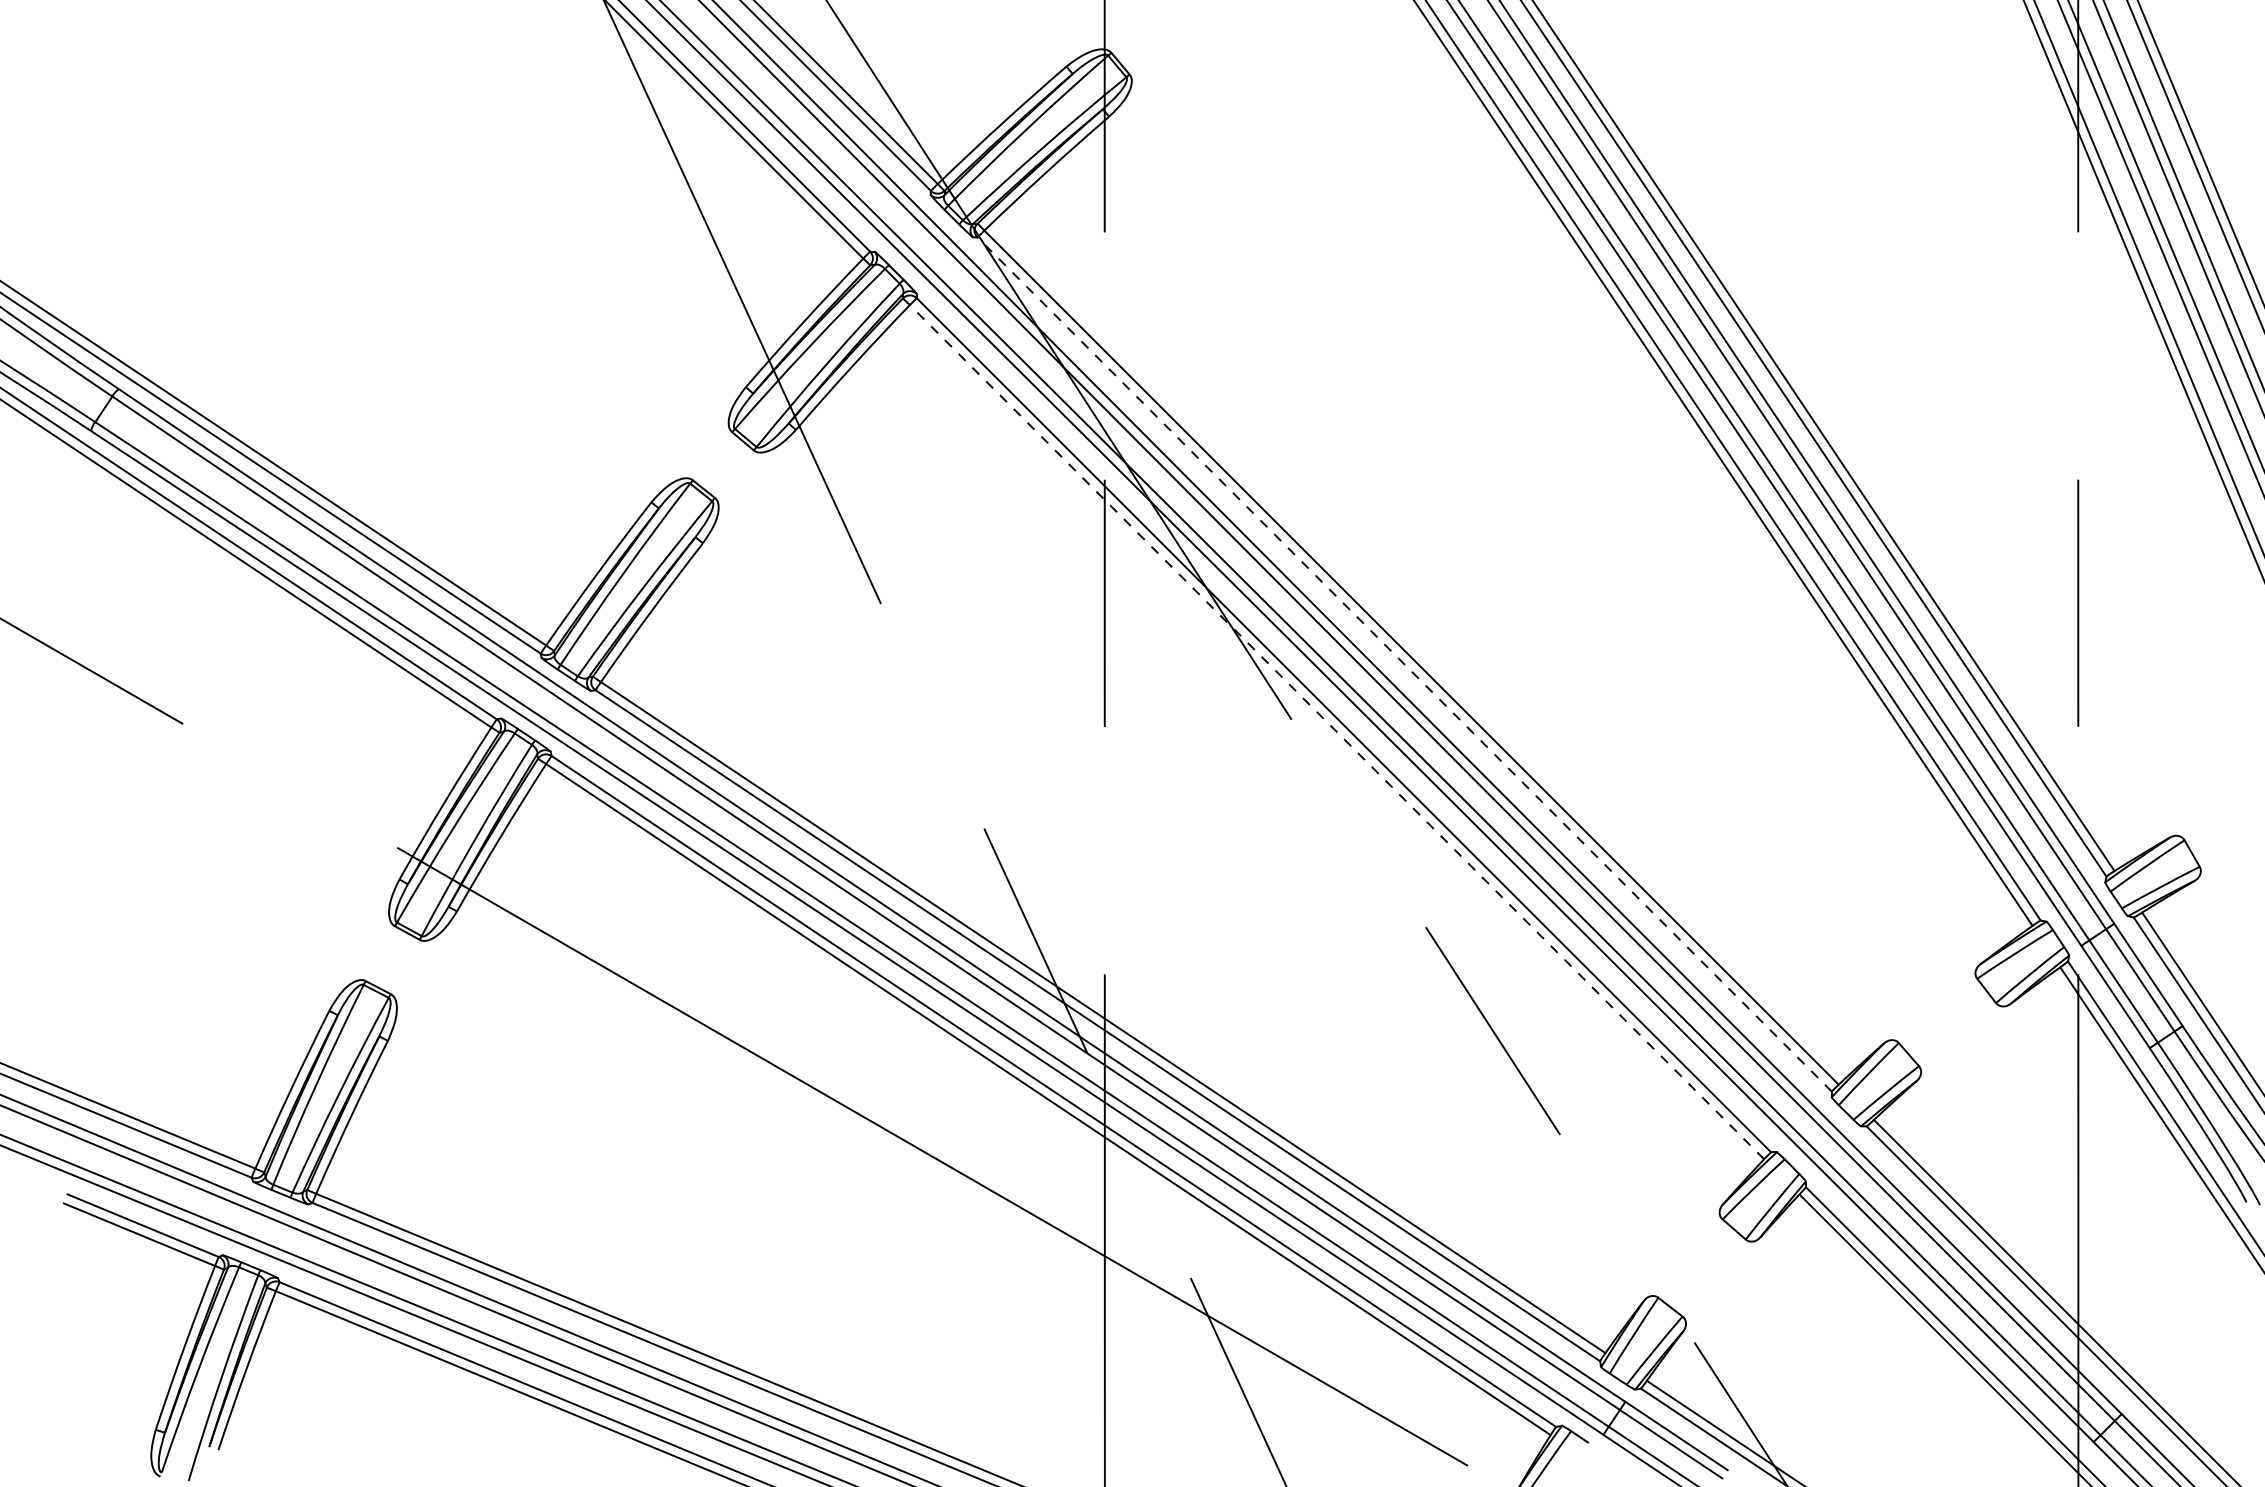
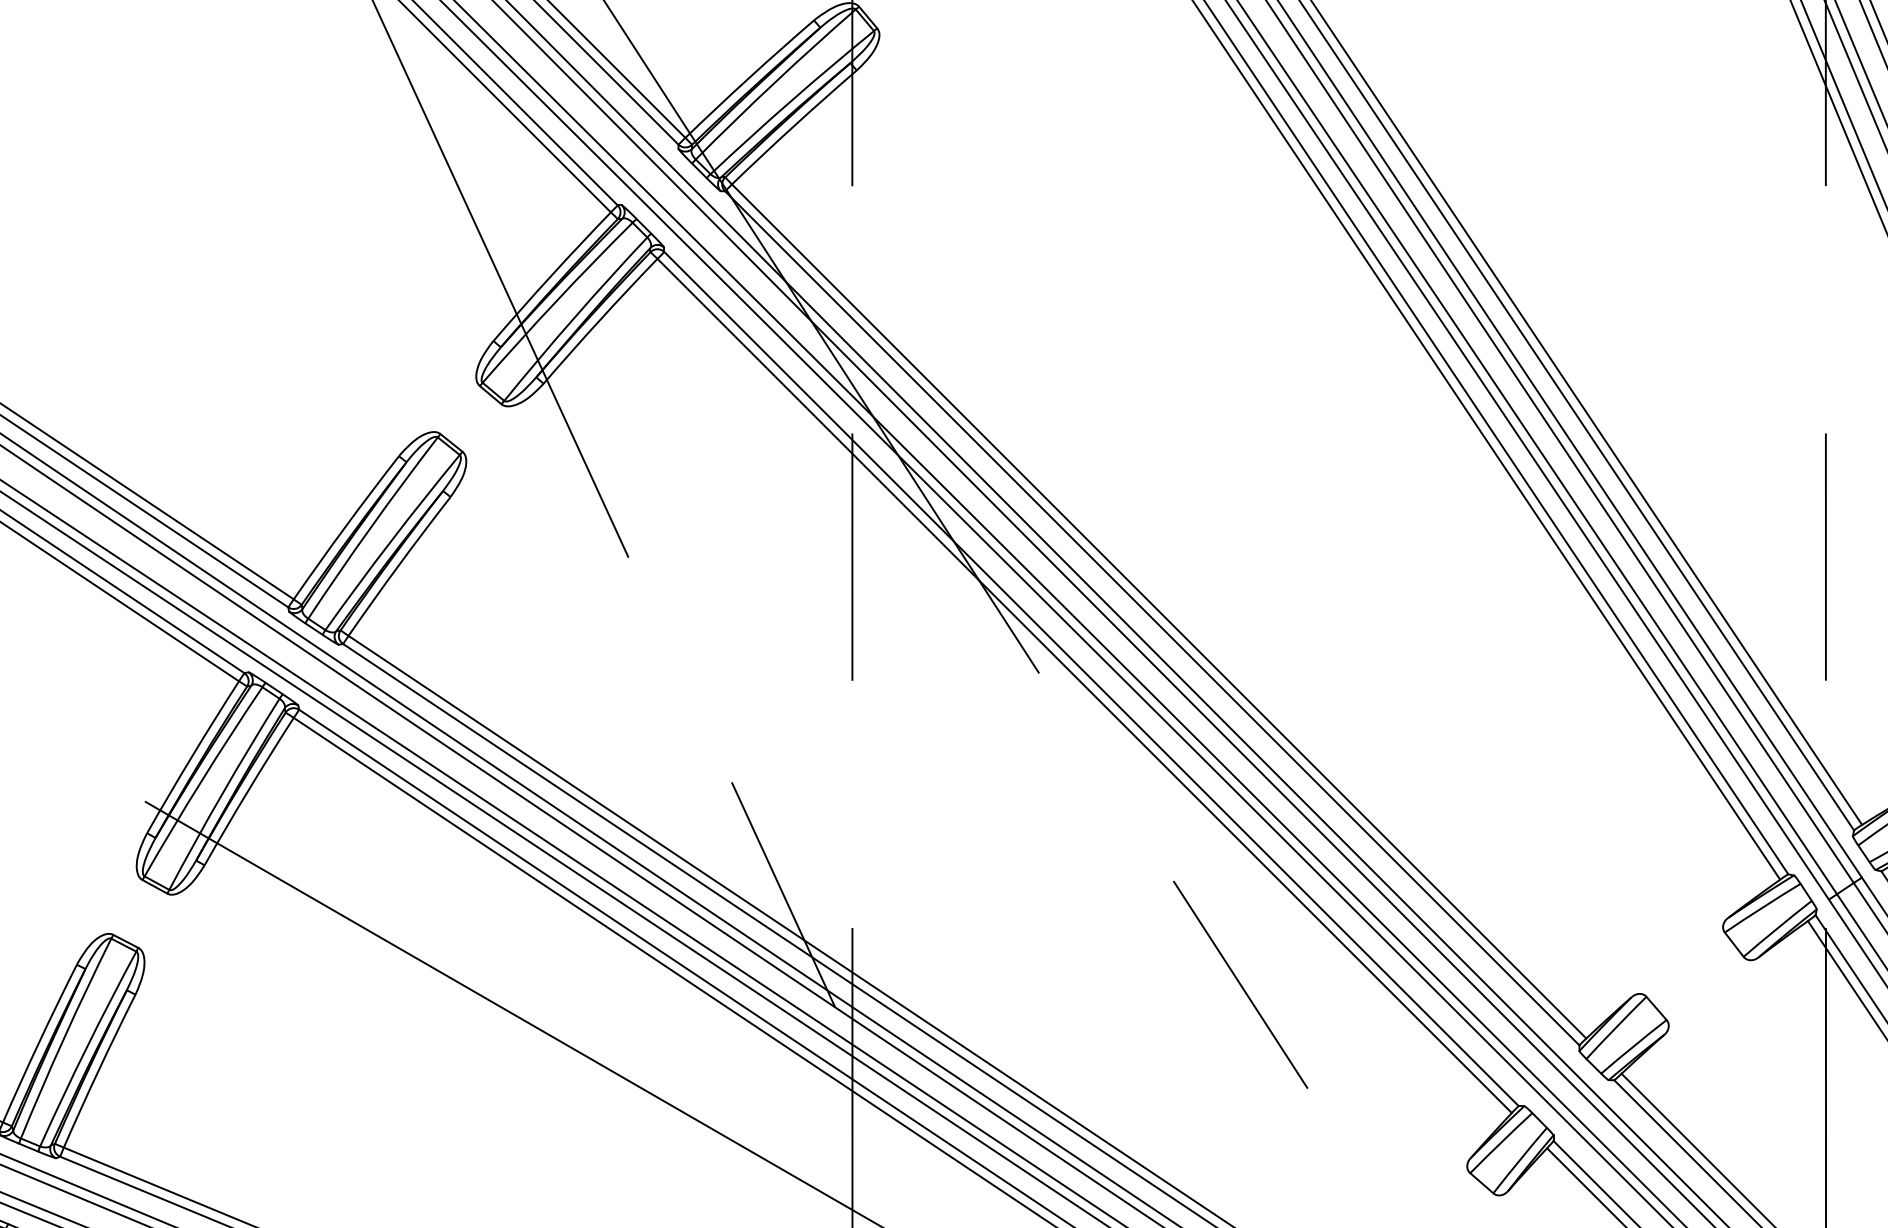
line: (1404, 664) -> (1152, 618), dashed -> solid
line: (1336, 731) -> (1084, 685), dashed -> solid

